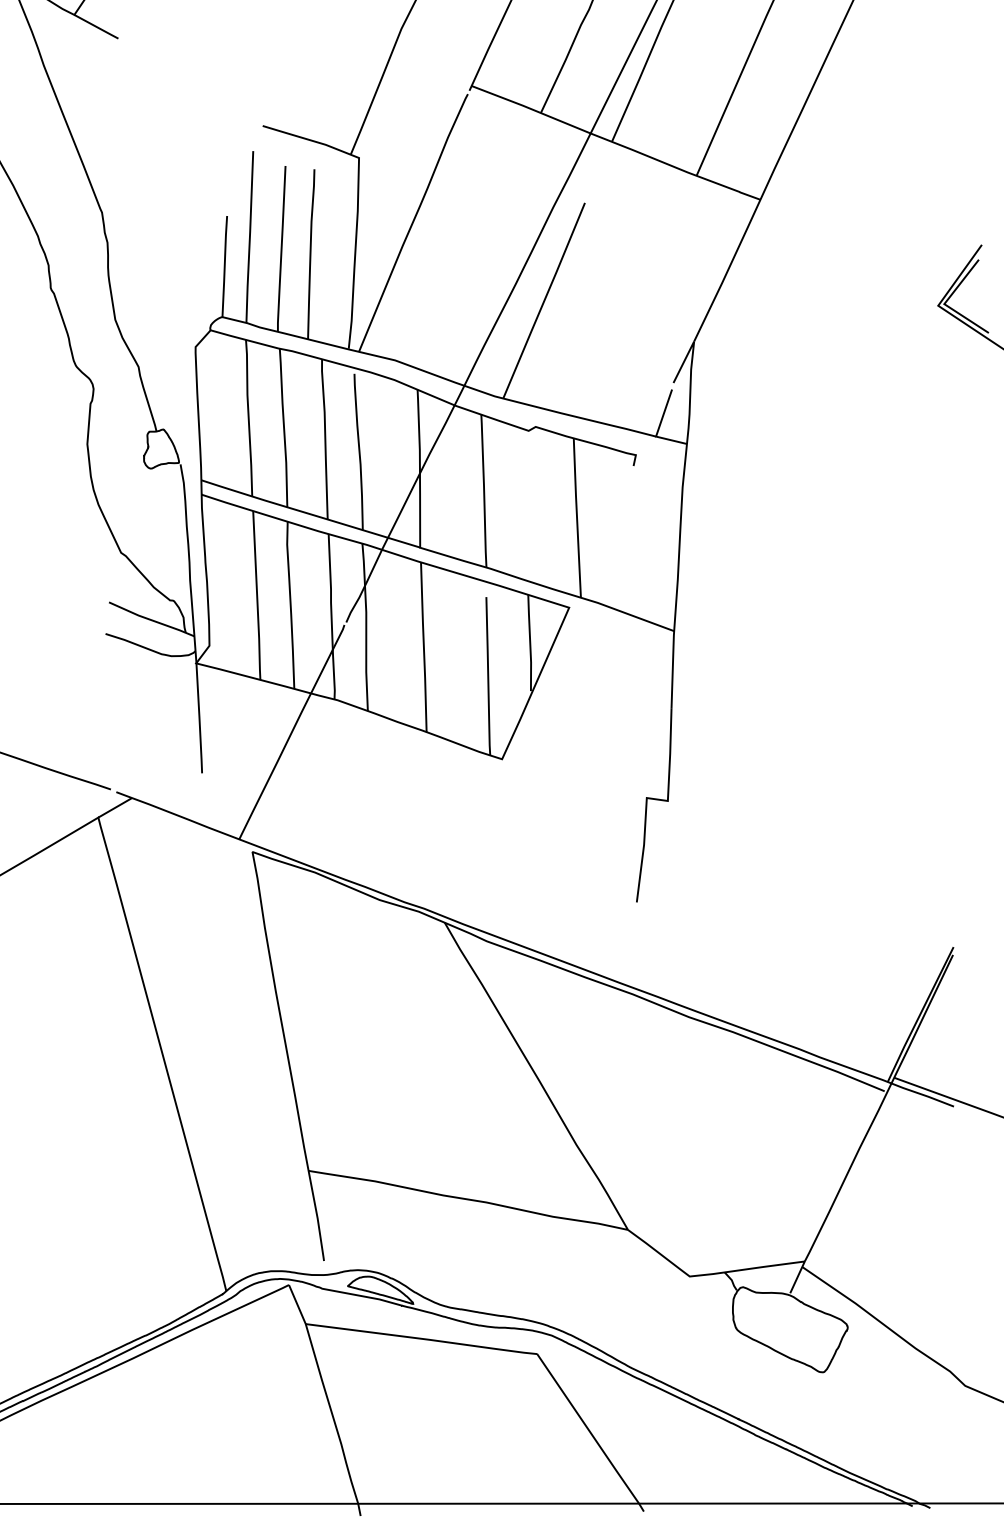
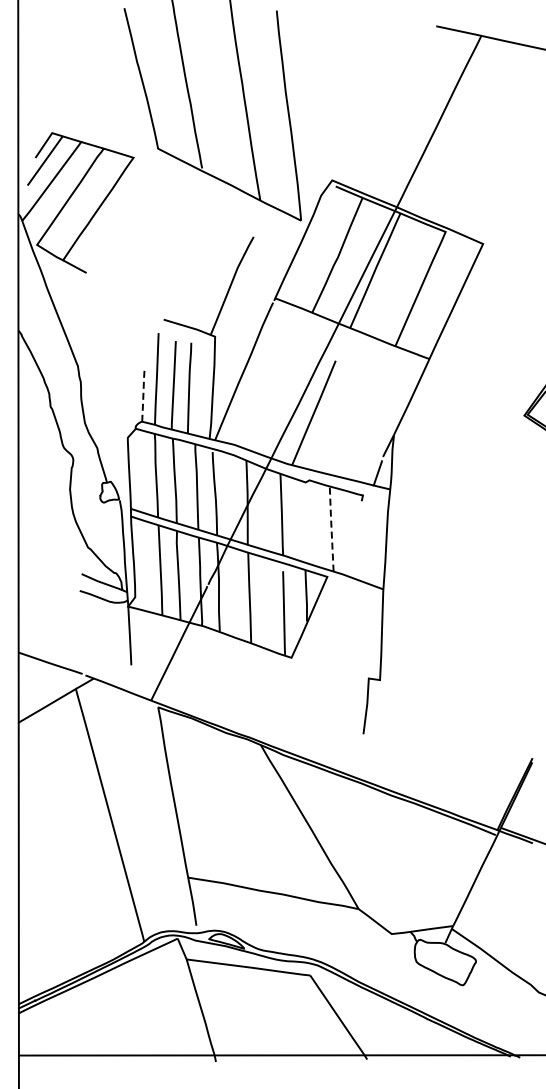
line: (224, 266) -> (143, 394), solid -> dashed
line: (576, 518) -> (331, 529), solid -> dashed

